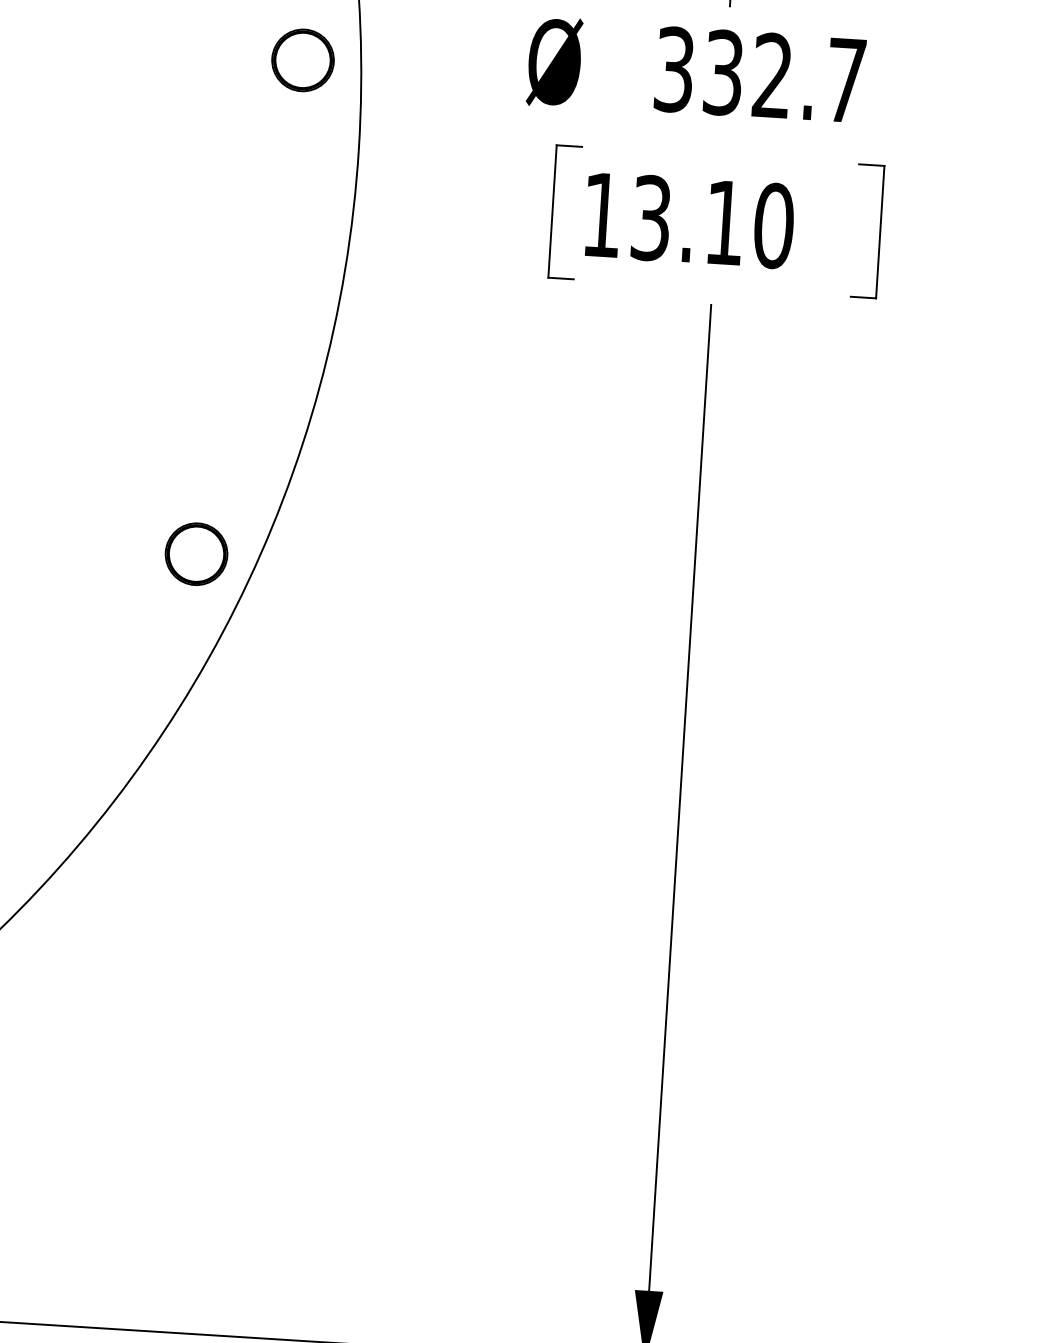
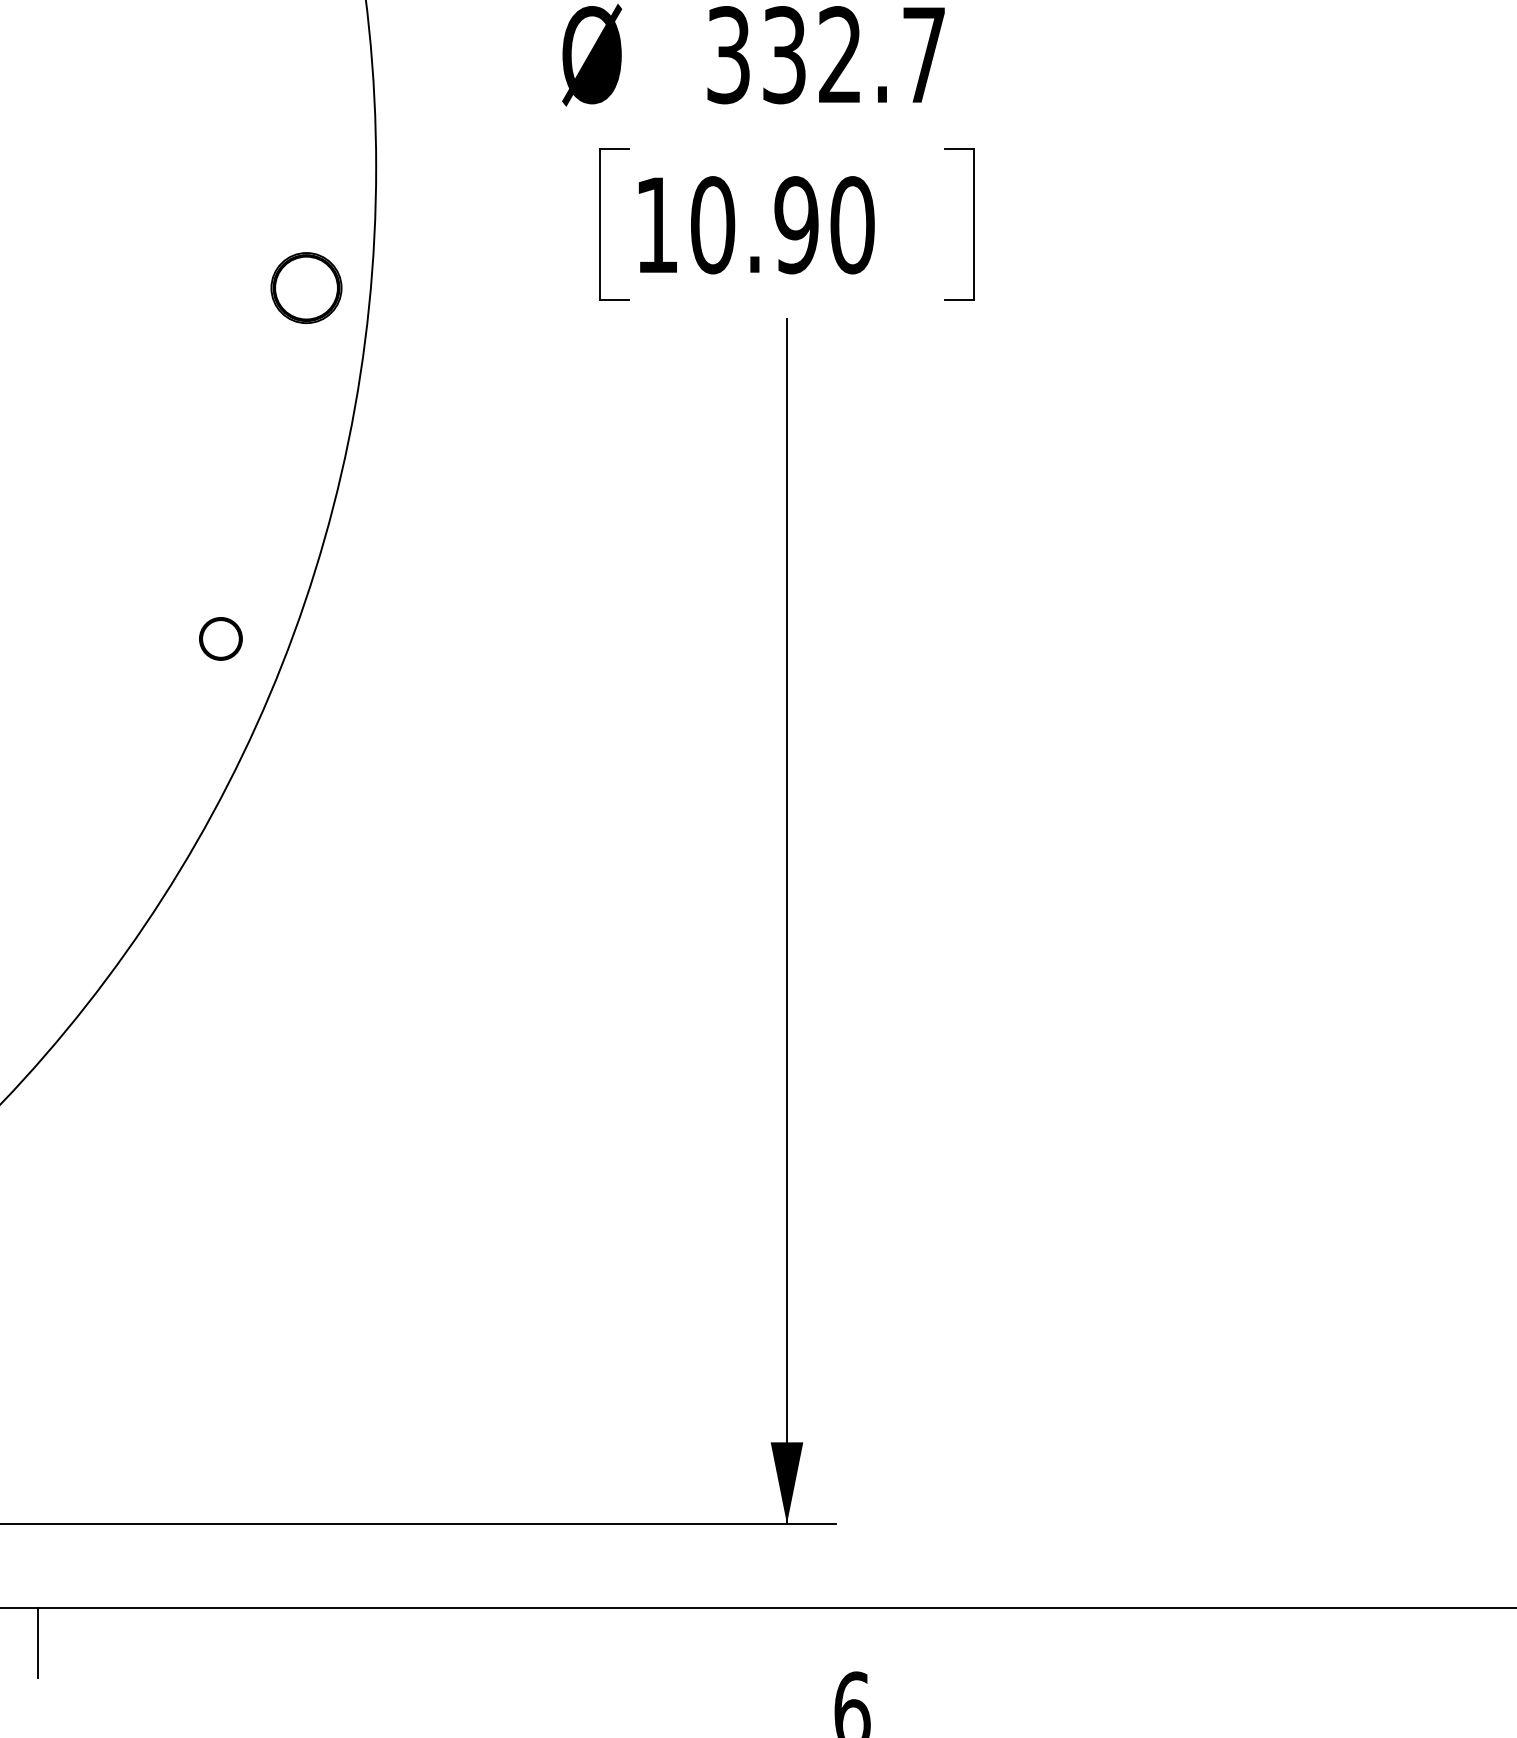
part: (303, 59) -> (306, 287), moved
text: (687, 220) -> (754, 225), 13.10 -> 10.90
part: (196, 553) -> (220, 638), size x0.6

